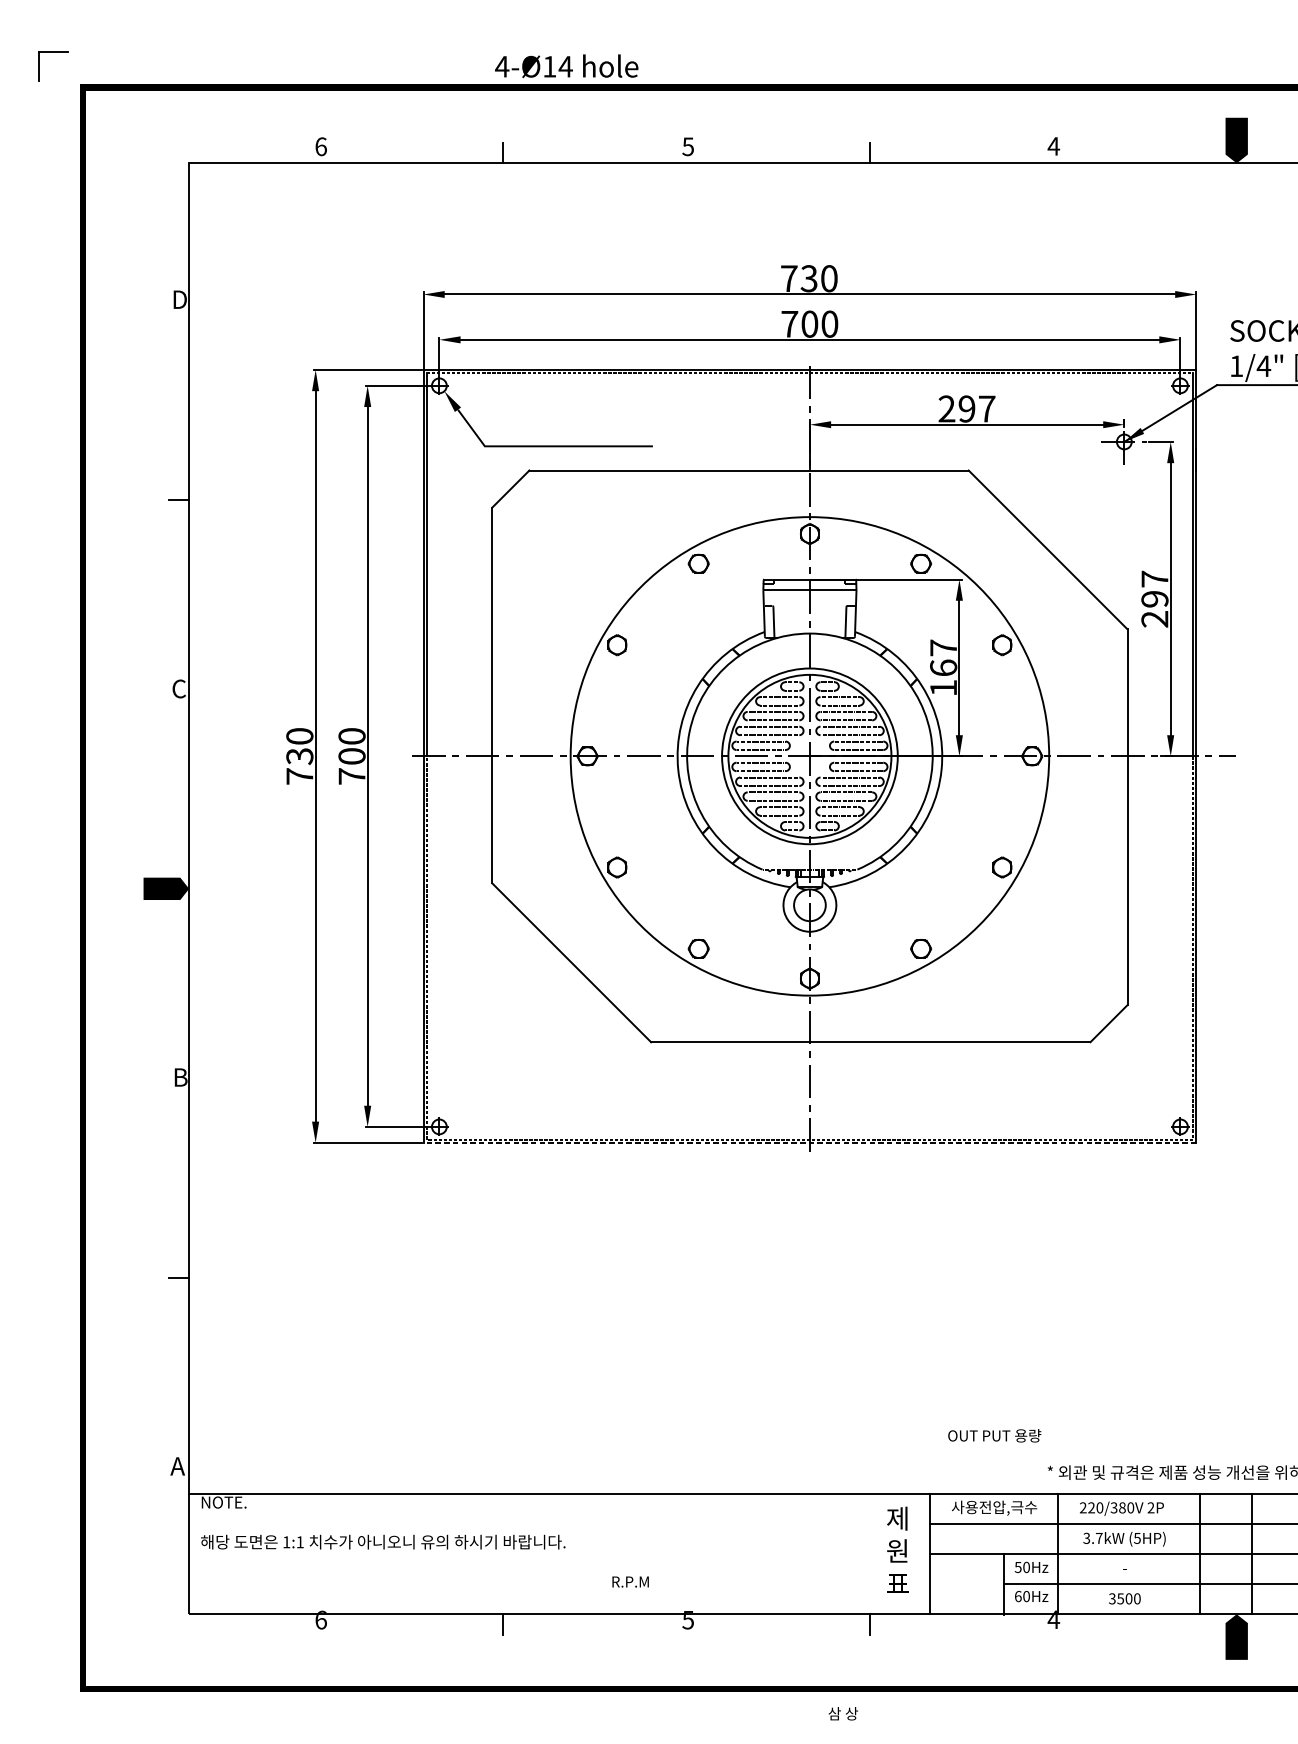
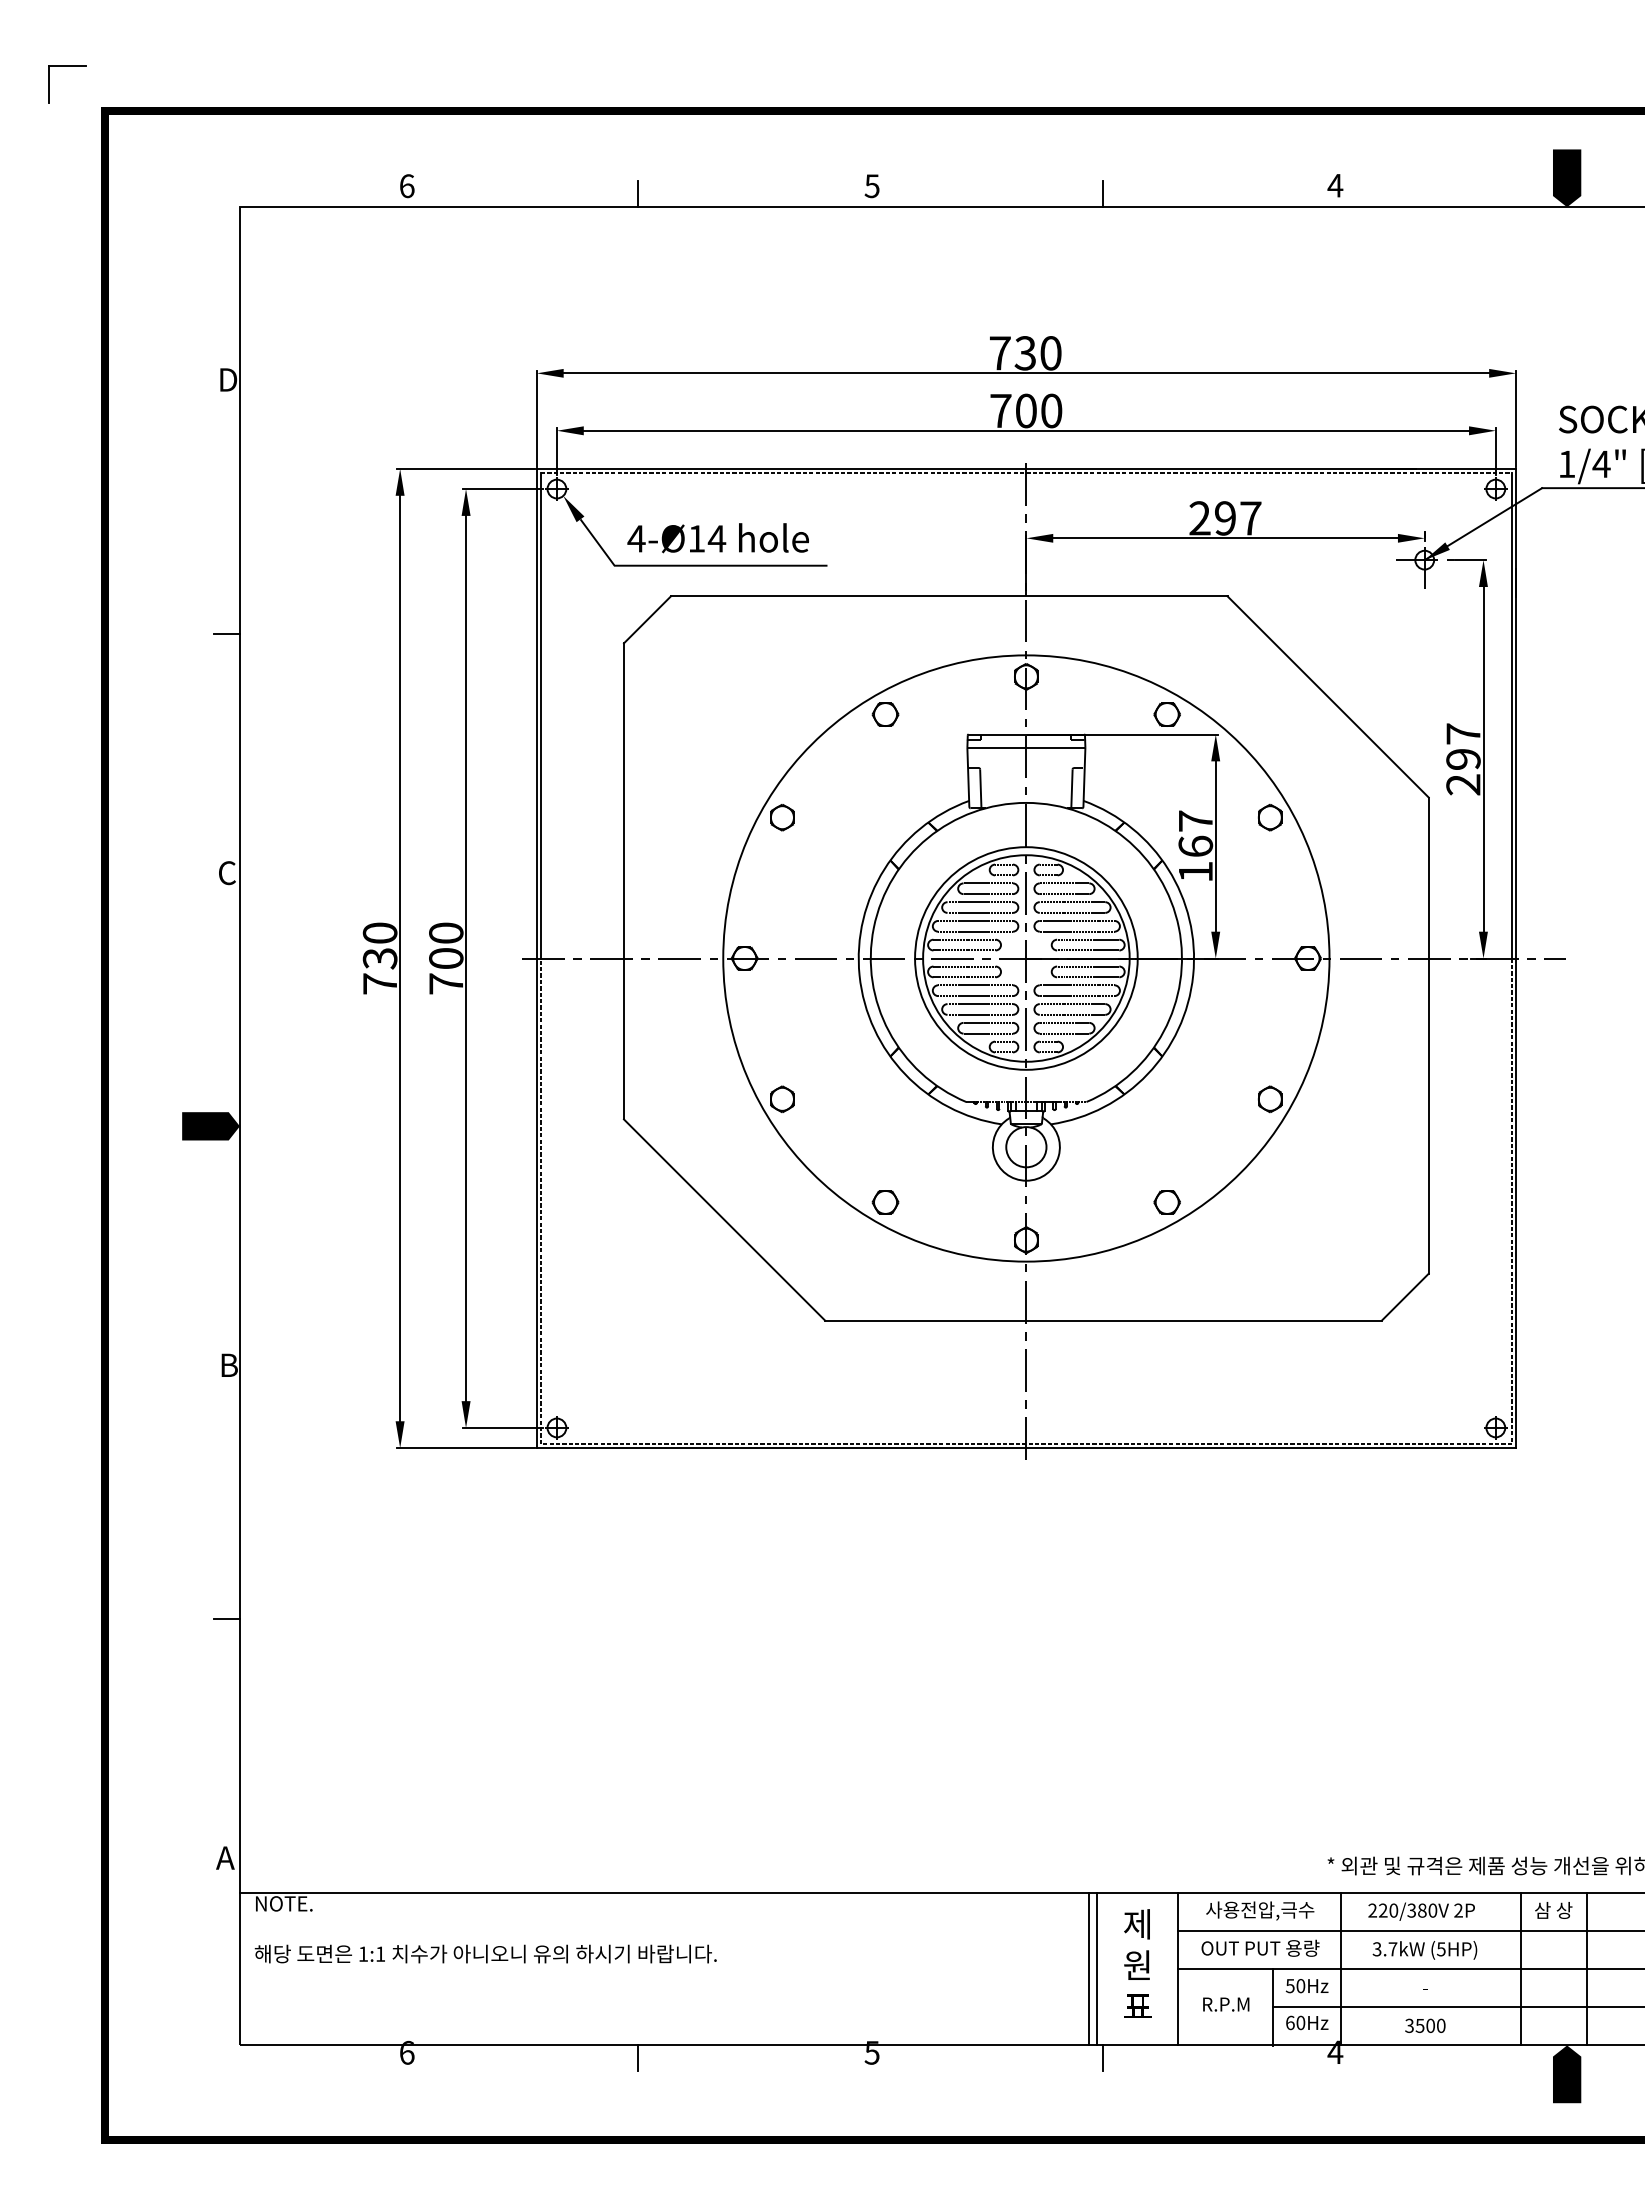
text: (566, 66) -> (717, 538), moved
line: (810, 1143) -> (1026, 1448), dashed -> solid
text: (994, 1435) -> (1260, 1947), moved
line: (858, 1554) -> (1088, 1969), added
line: (866, 1554) -> (1097, 1969), added
text: (630, 1581) -> (1226, 2004), moved
text: (843, 1713) -> (1553, 1910), moved

